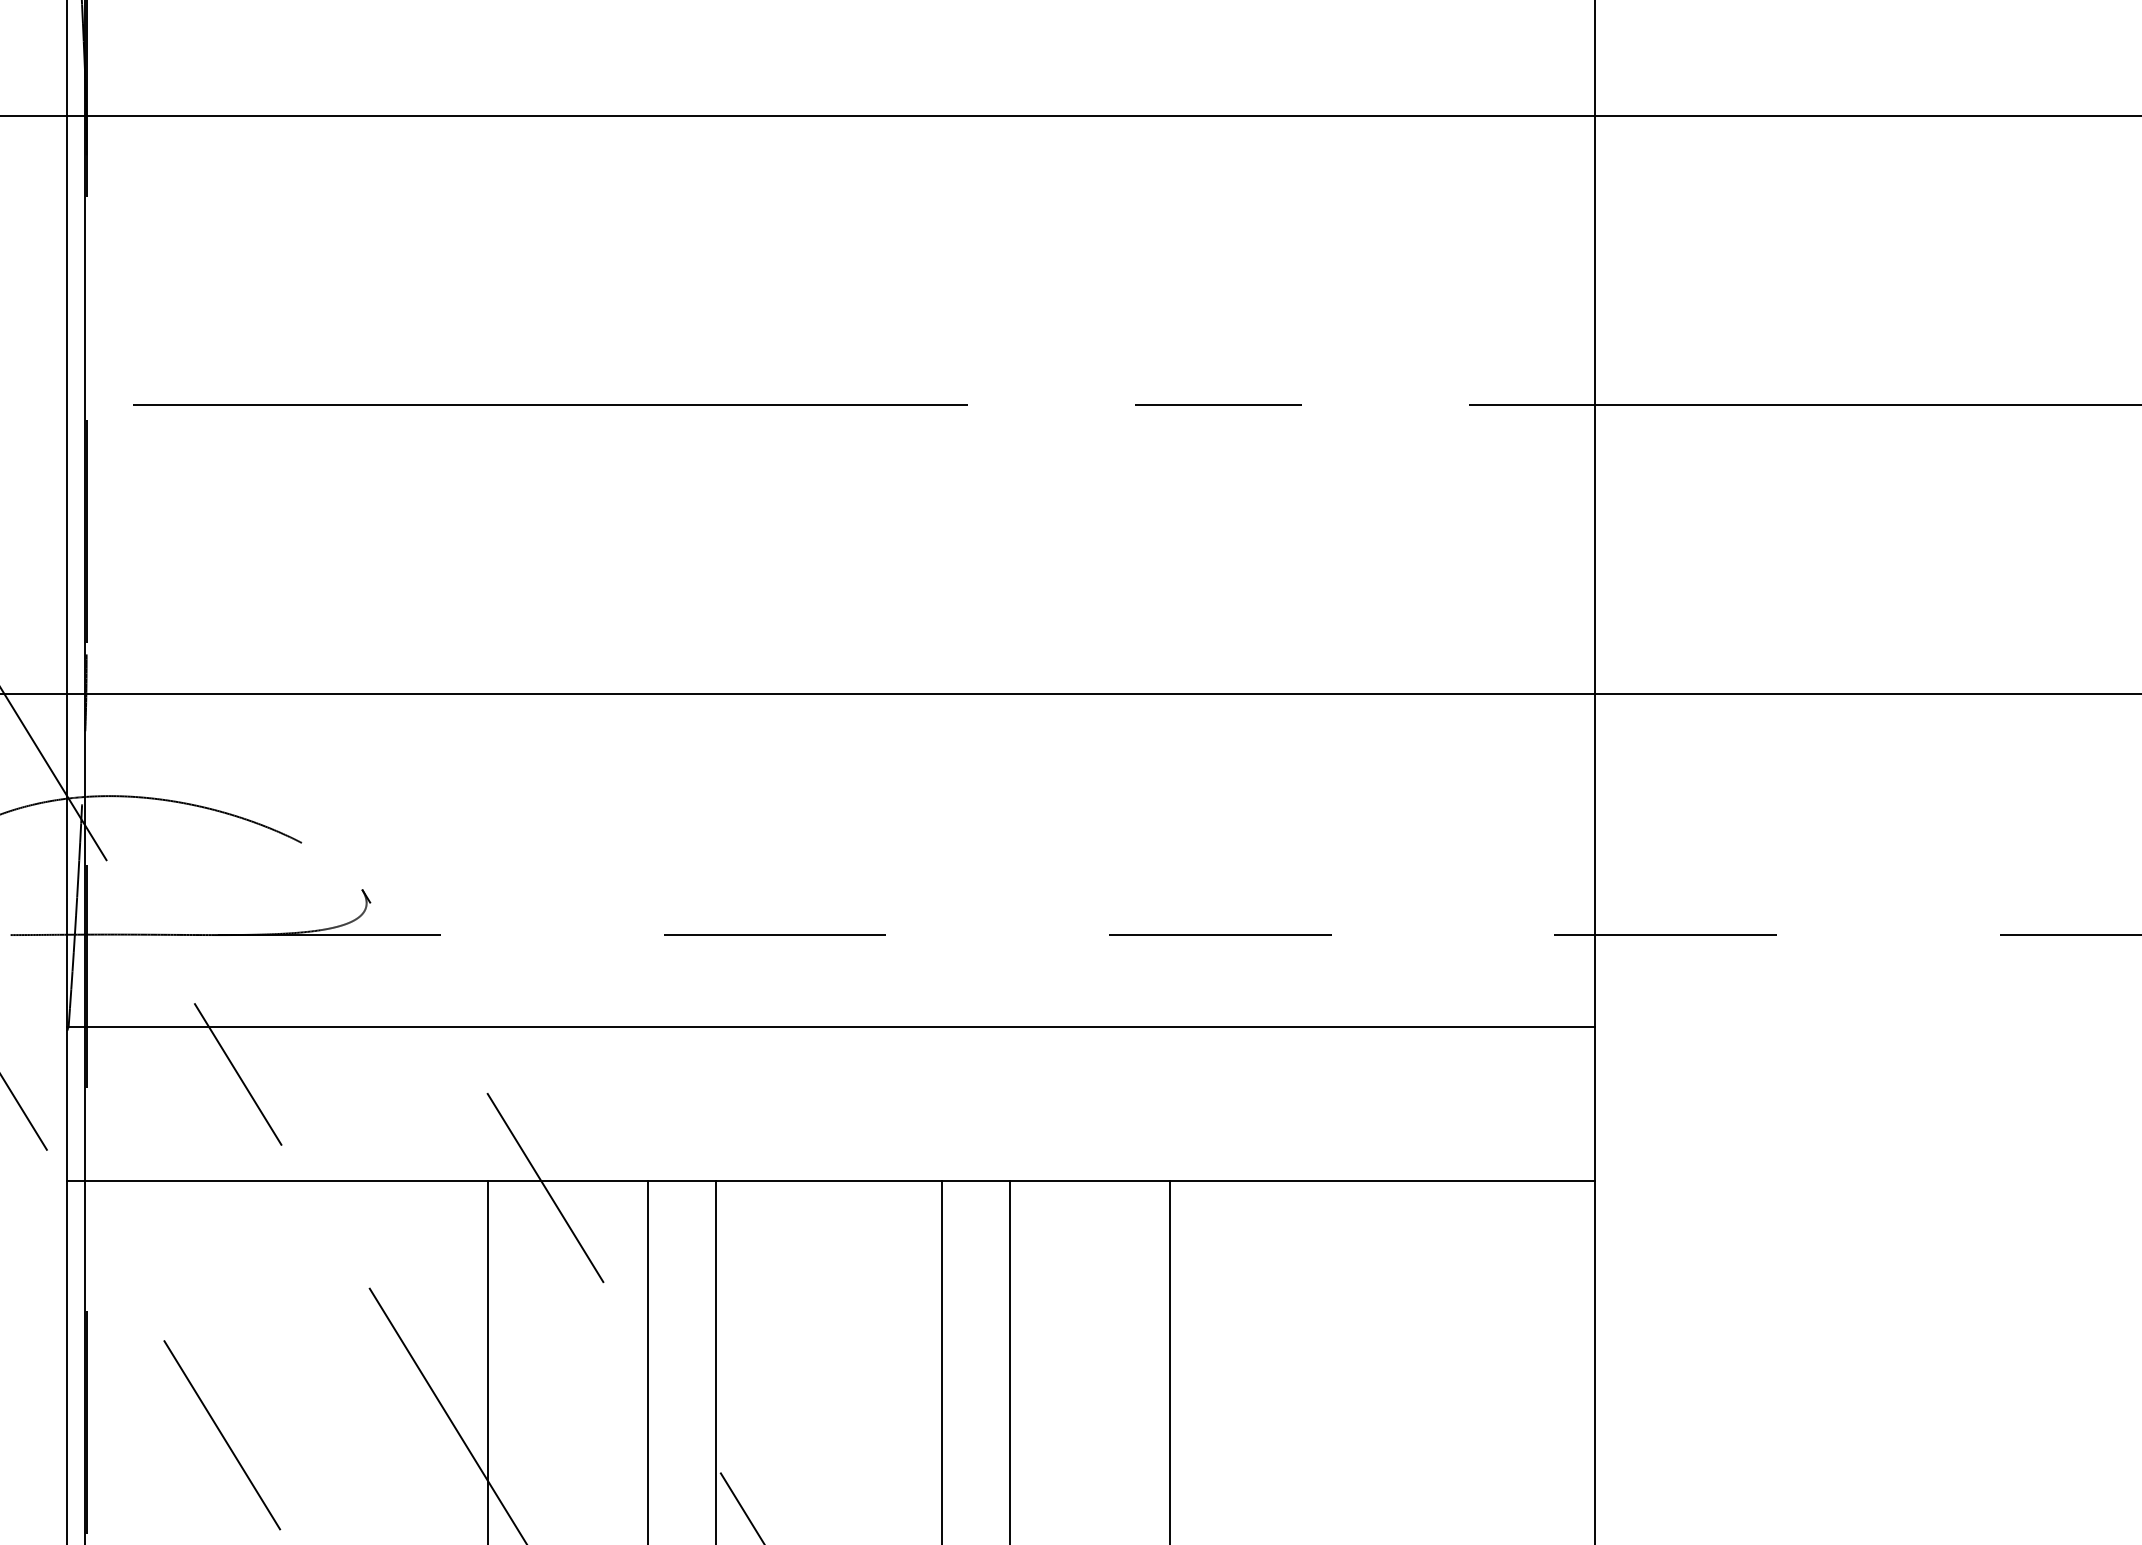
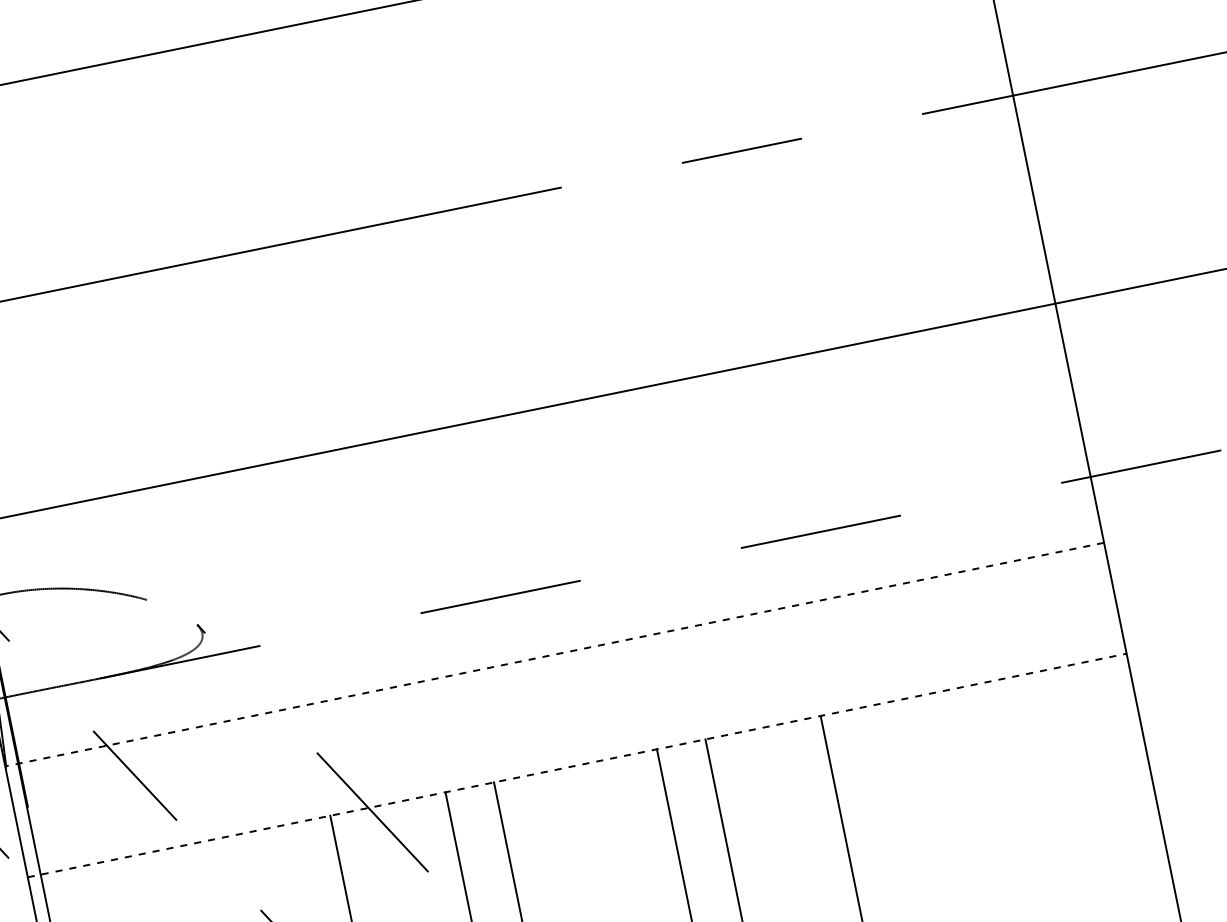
line: (831, 1026) -> (554, 654), solid -> dashed
line: (831, 1180) -> (577, 765), solid -> dashed

